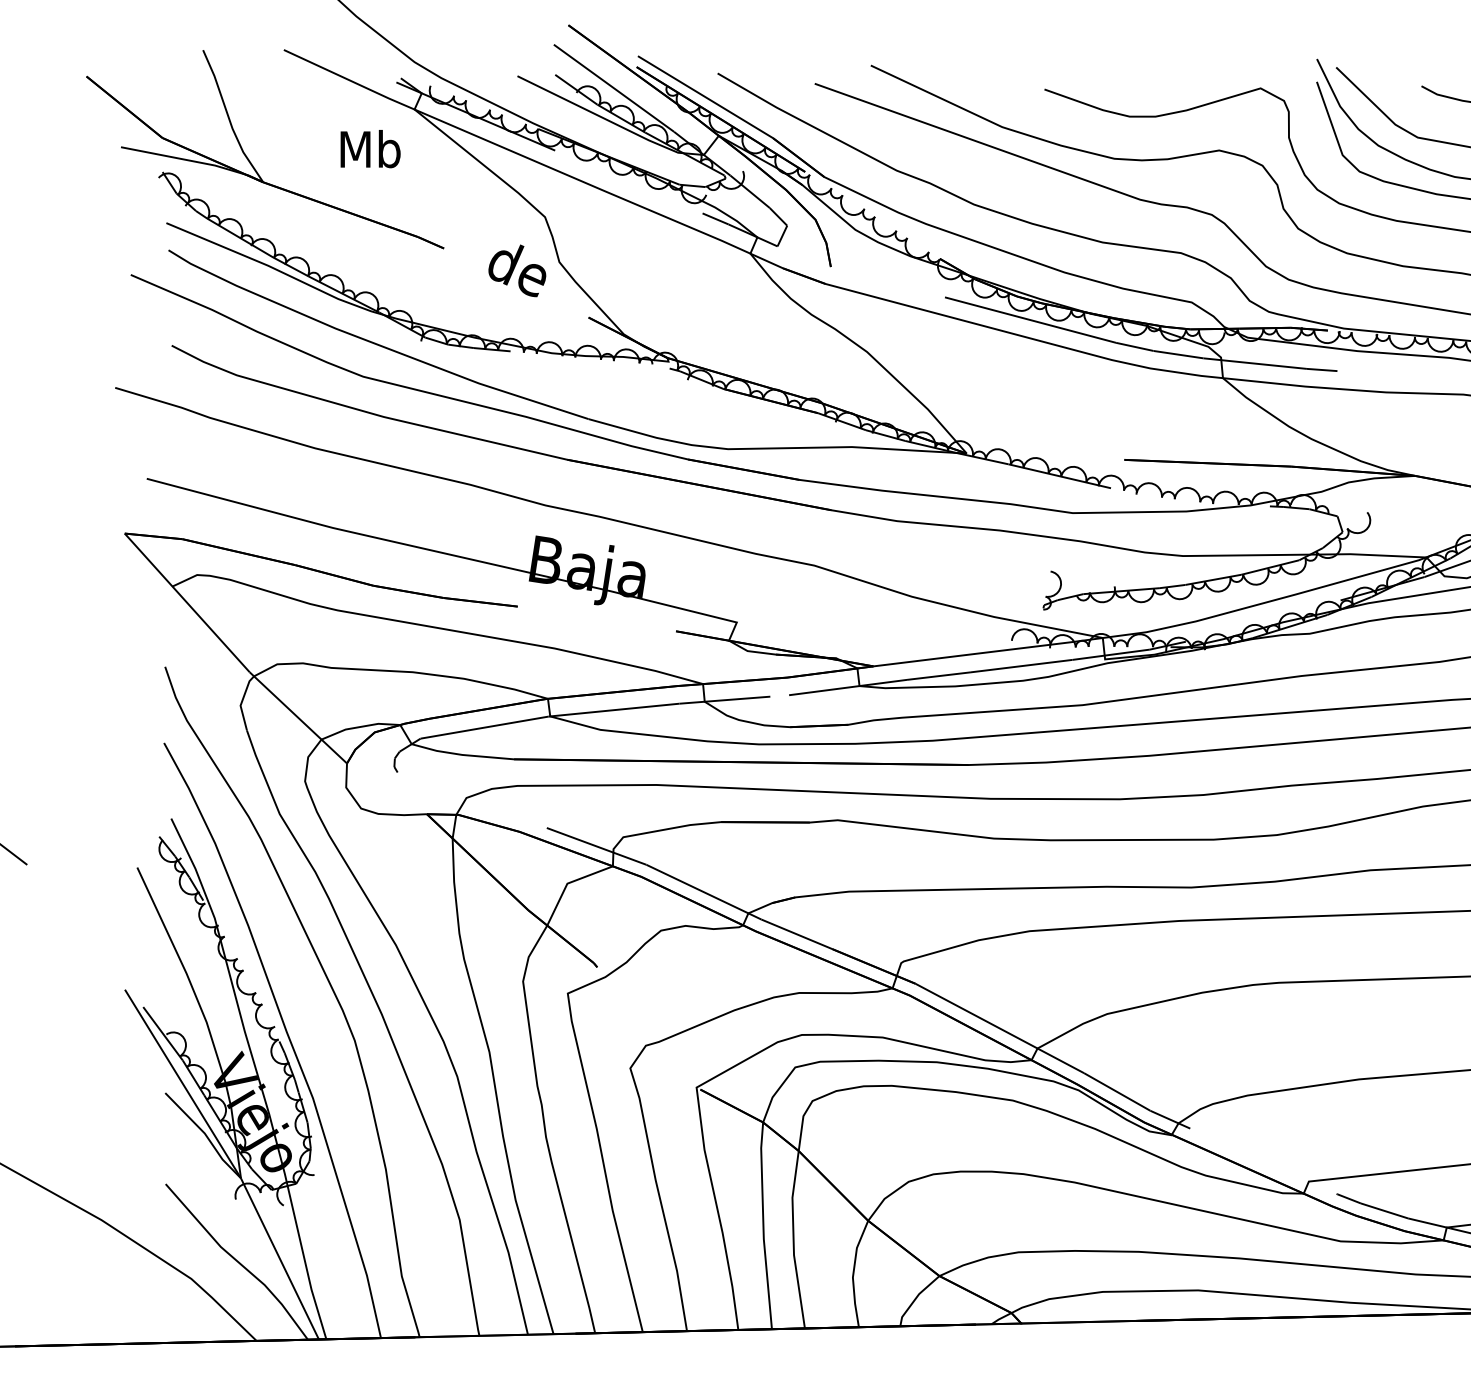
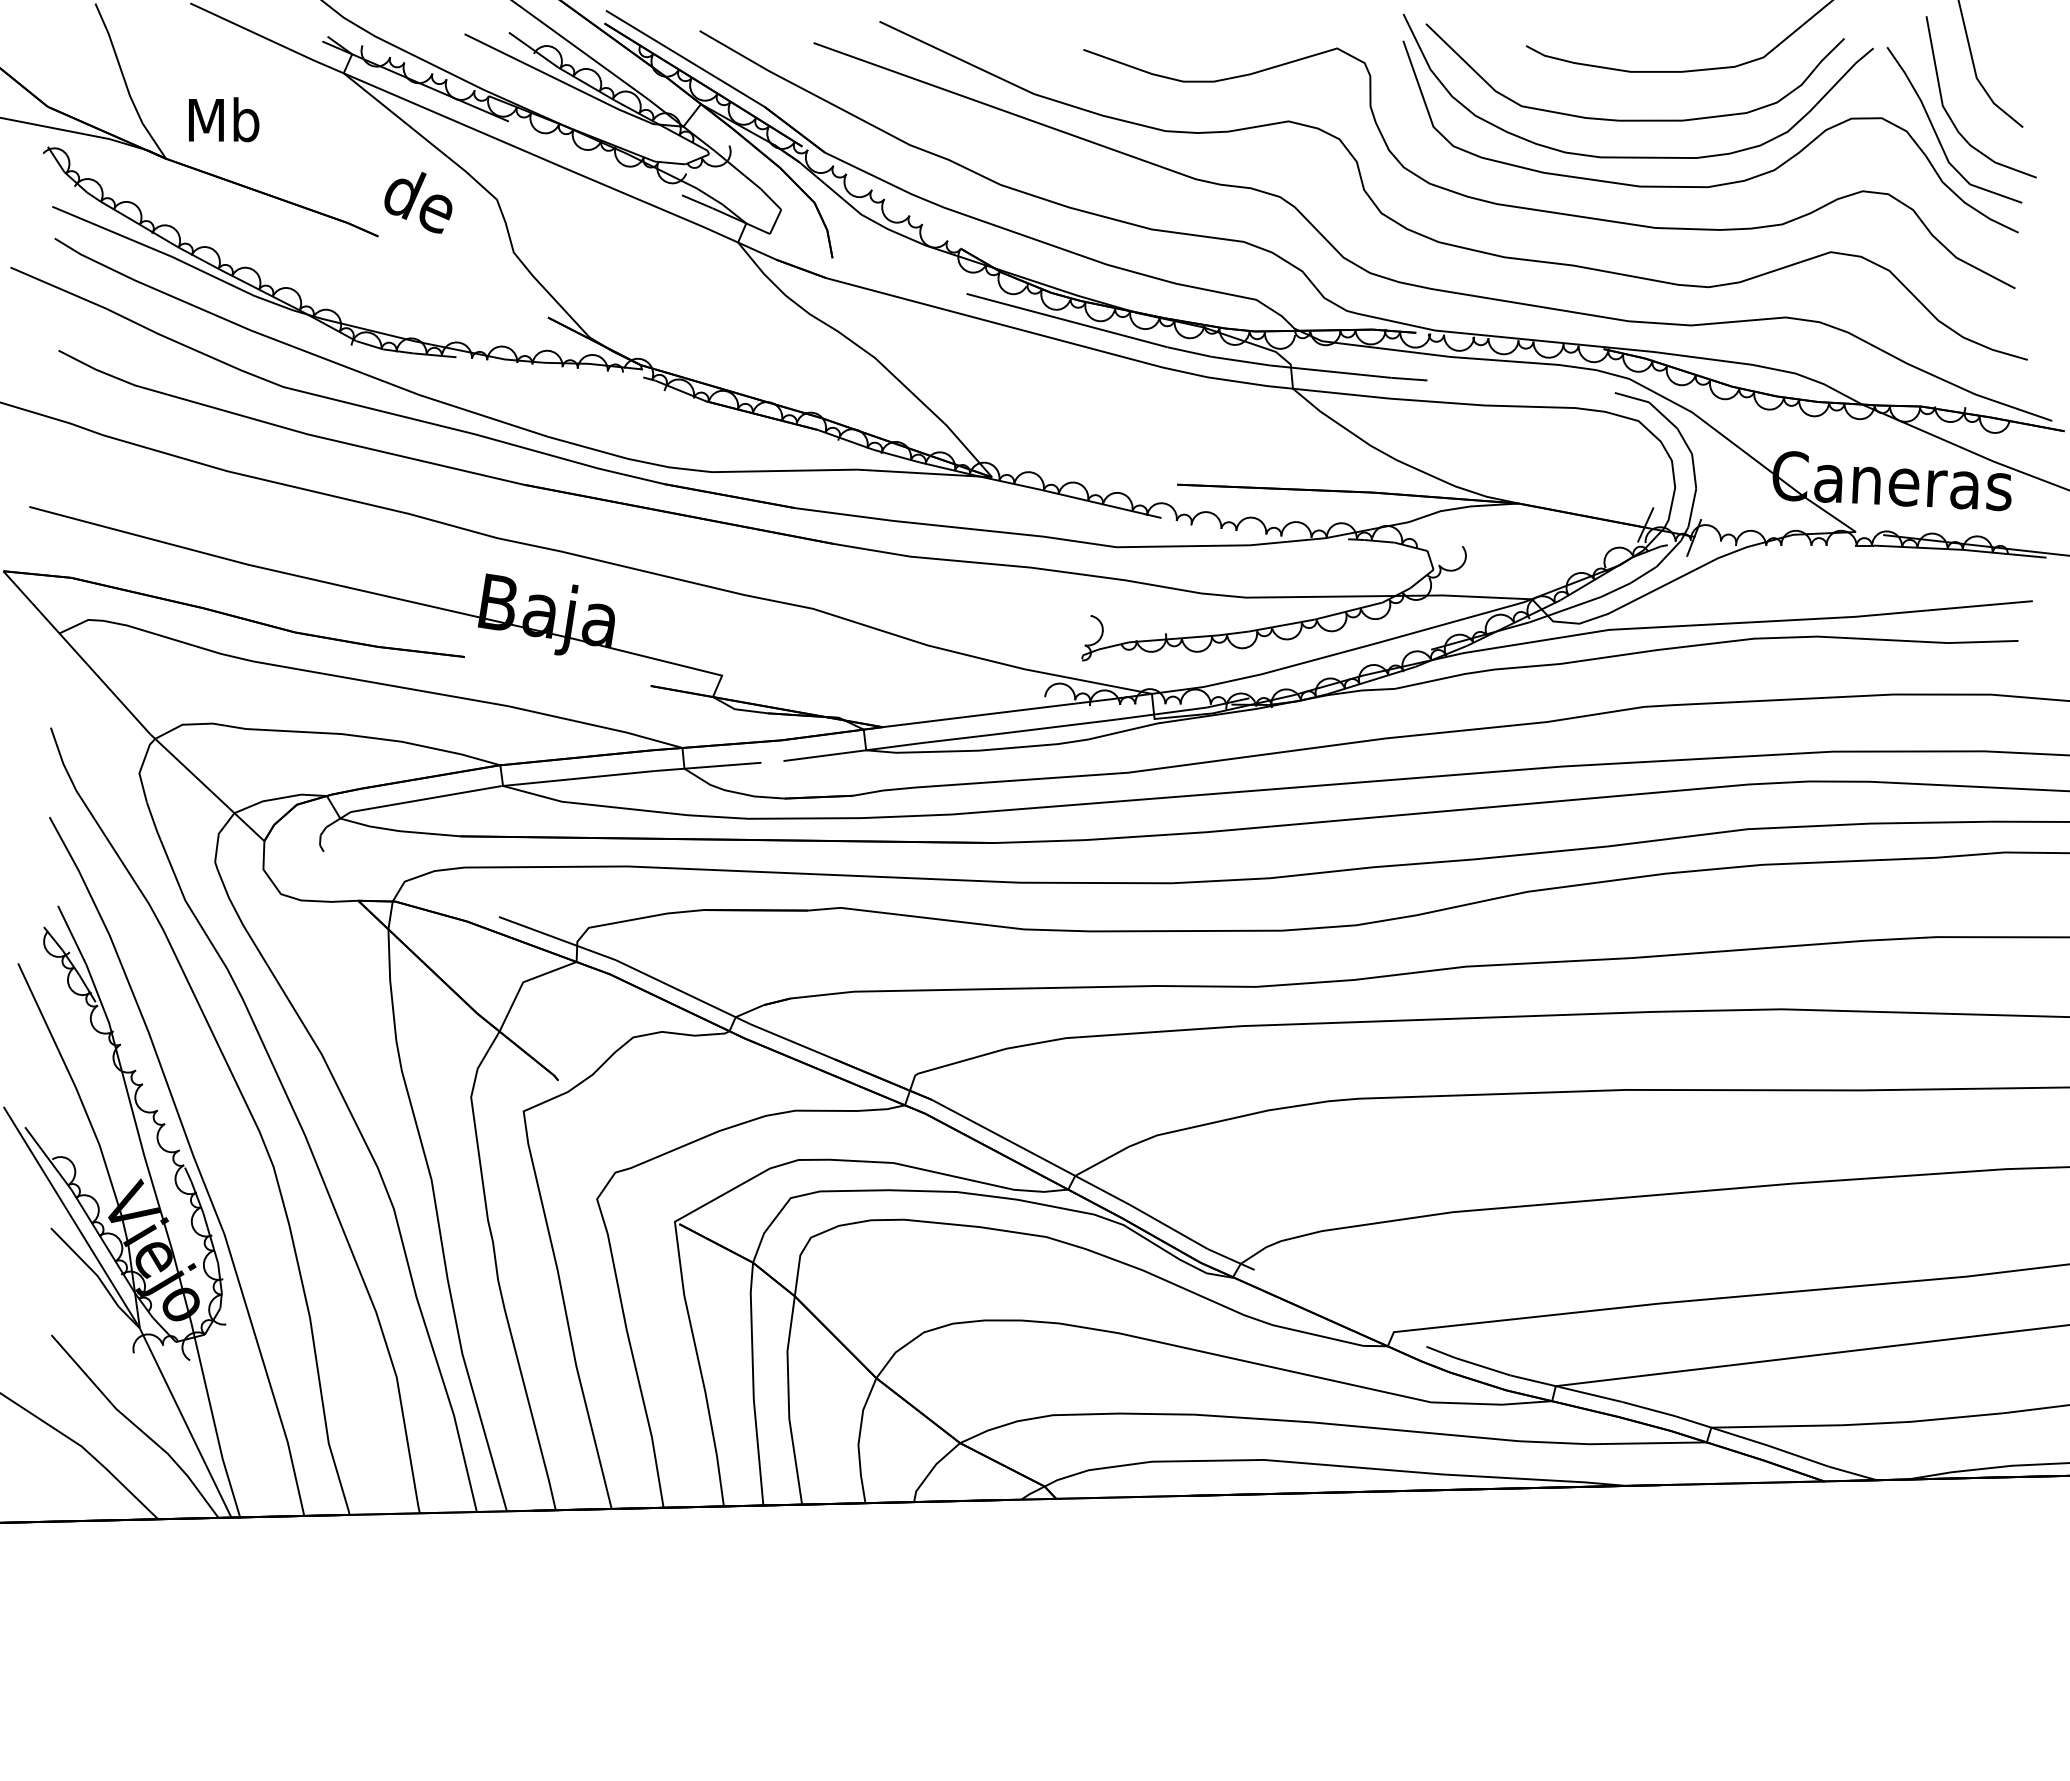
text: (370, 148) -> (224, 119), moved
text: (517, 270) -> (418, 202), moved

